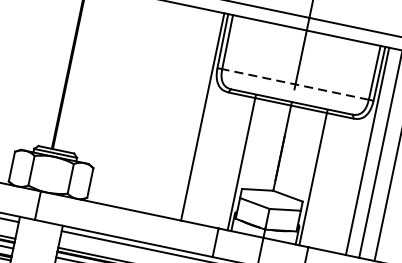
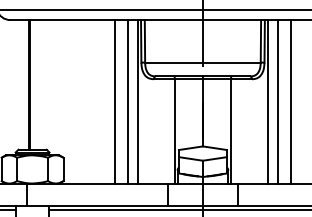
line: (294, 84) -> (202, 62), dashed -> solid
line: (174, 110) -> (115, 101), added
line: (189, 113) -> (127, 101), added

